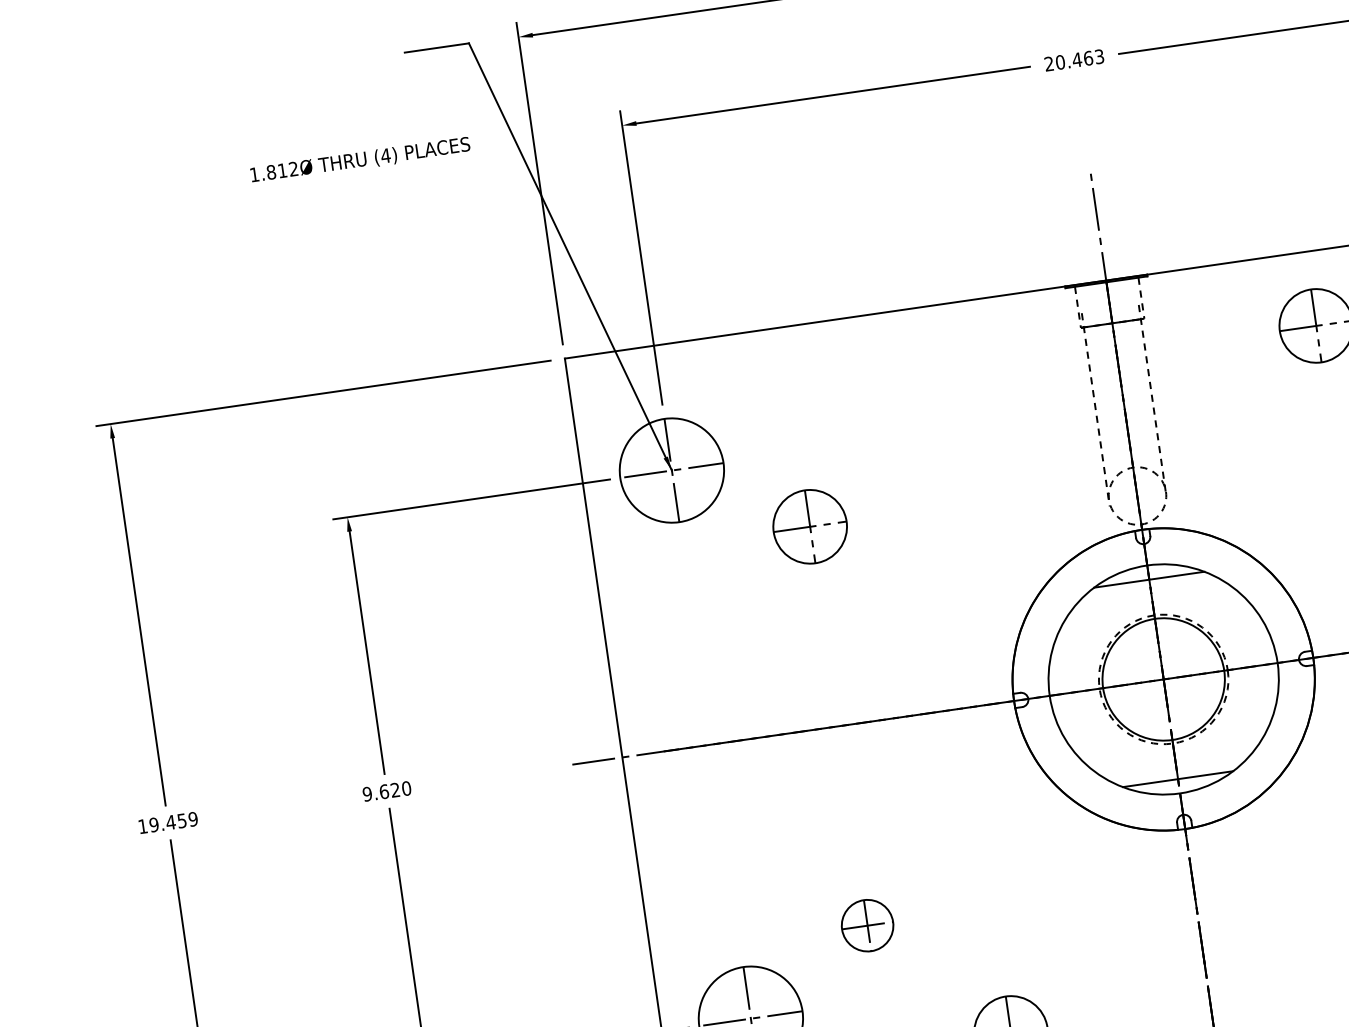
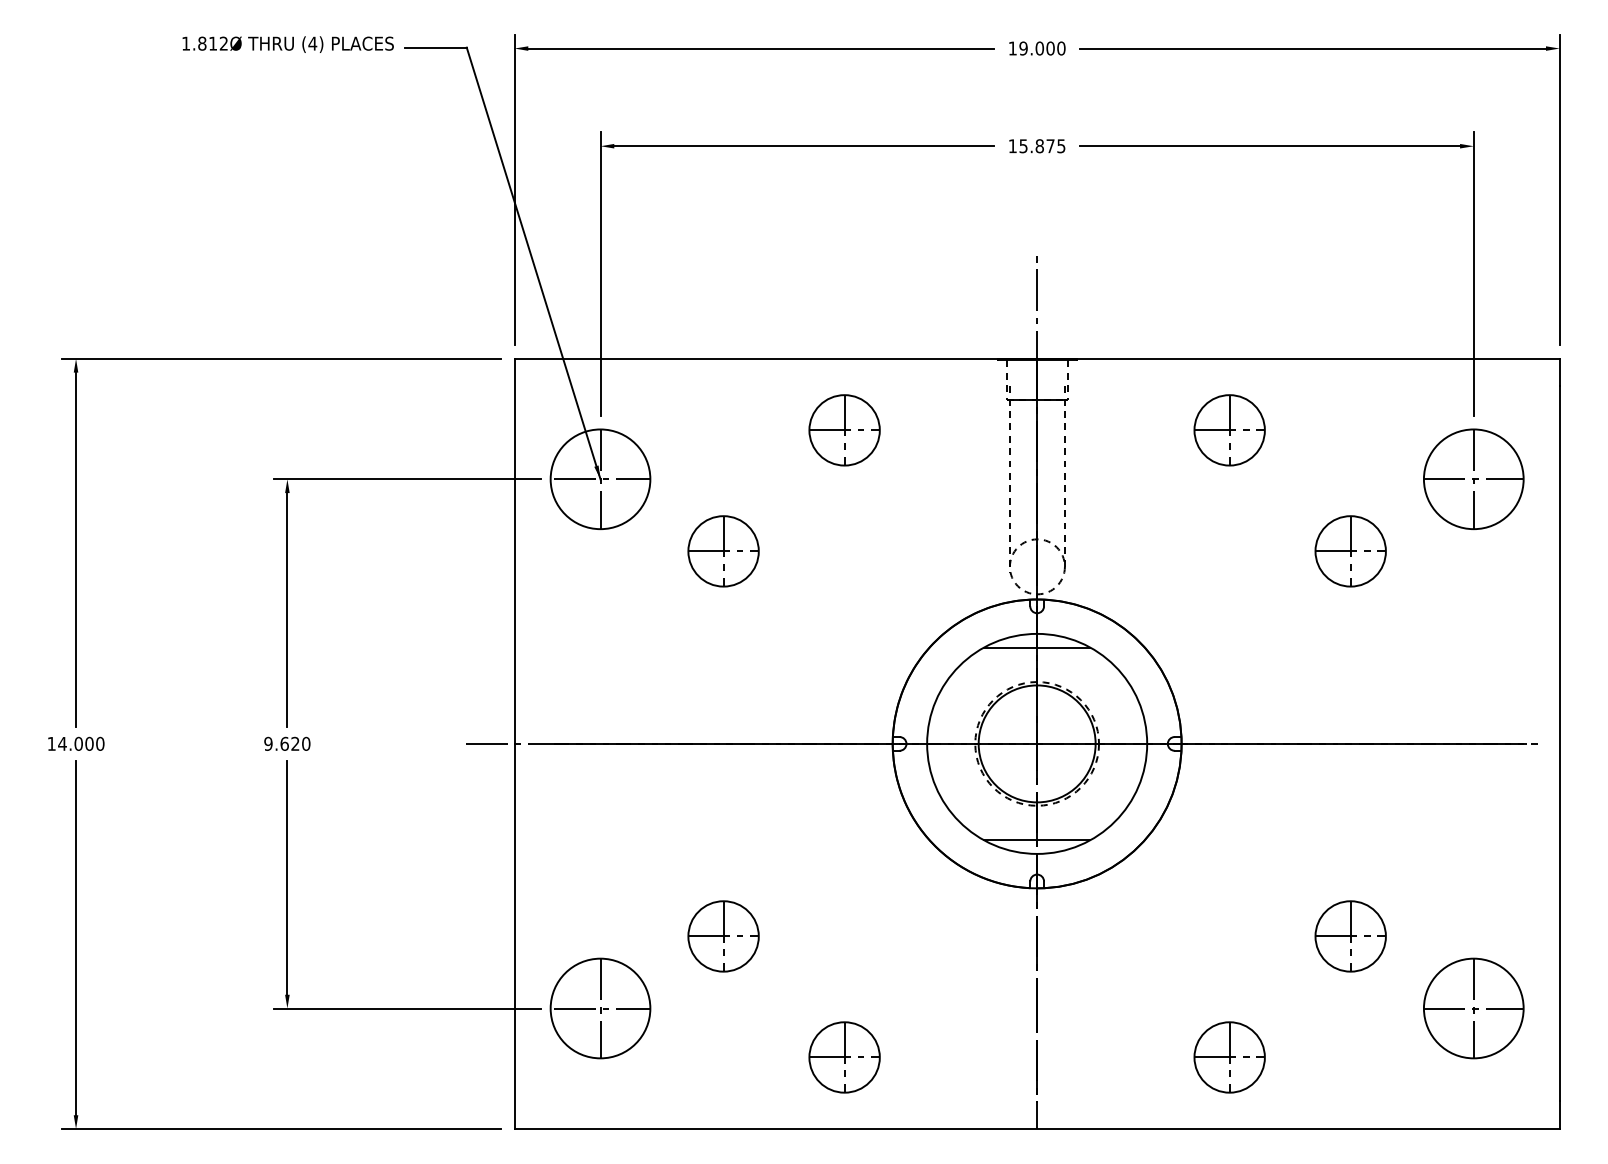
text: (1073, 60) -> (1036, 146), 20.463 -> 15.875
text: (359, 160) -> (287, 44), moved
part: (917, 383) -> (844, 430), added
text: (173, 821) -> (81, 743), 19.459 -> 14.000
part: (867, 925) -> (723, 936), size x1.43

